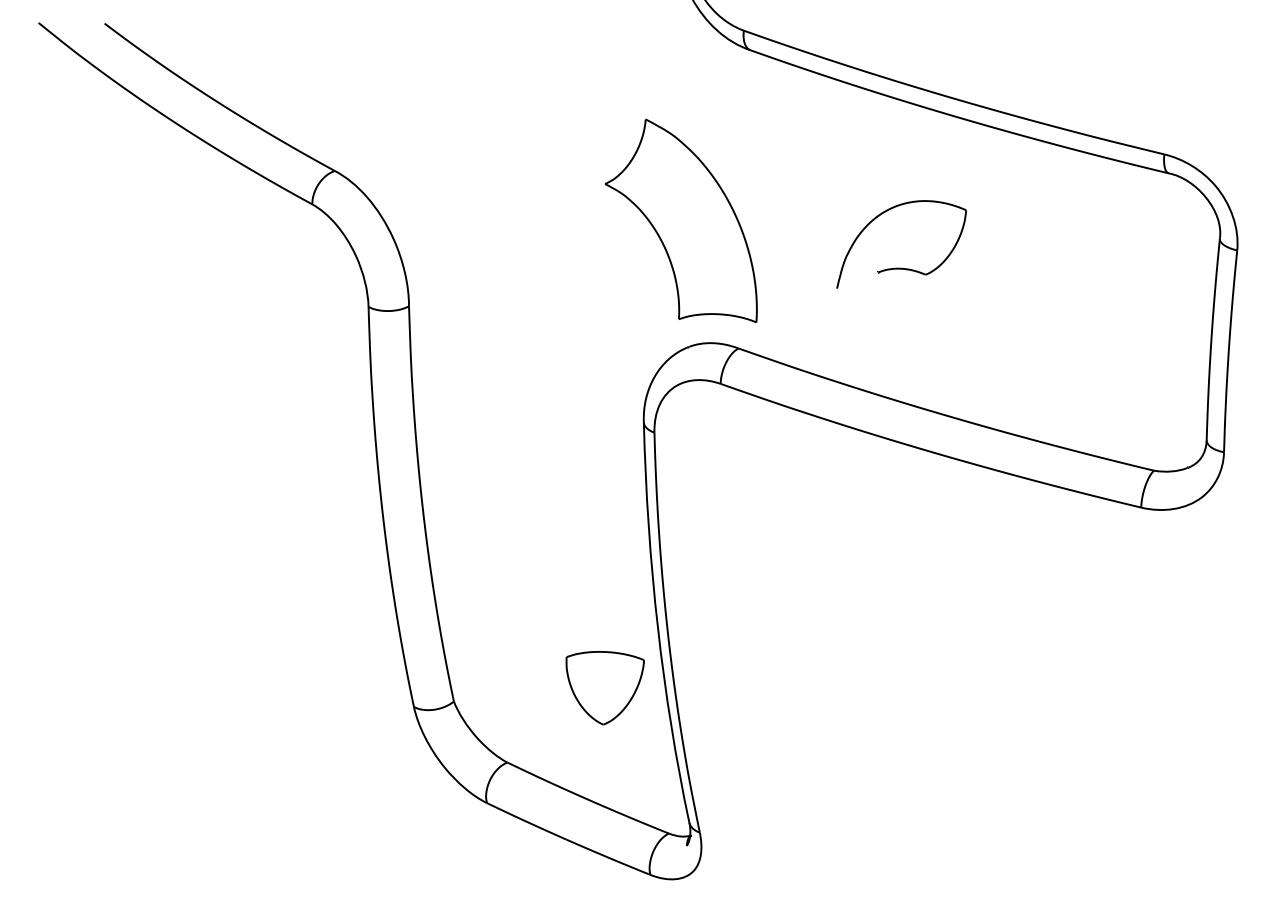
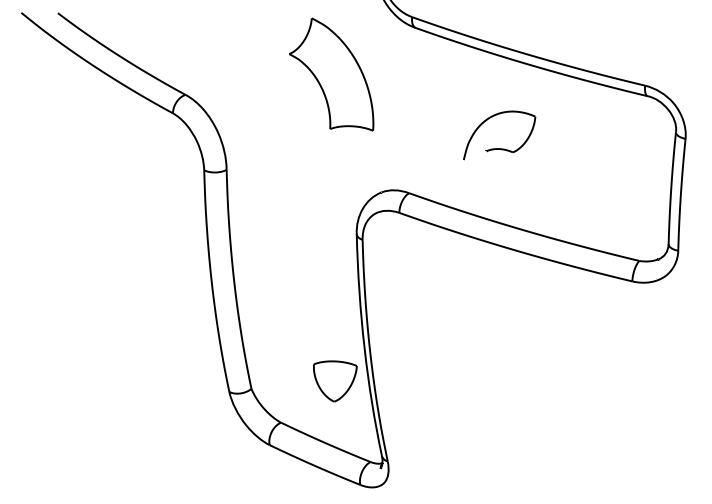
part: (681, 220) -> (331, 74), moved

